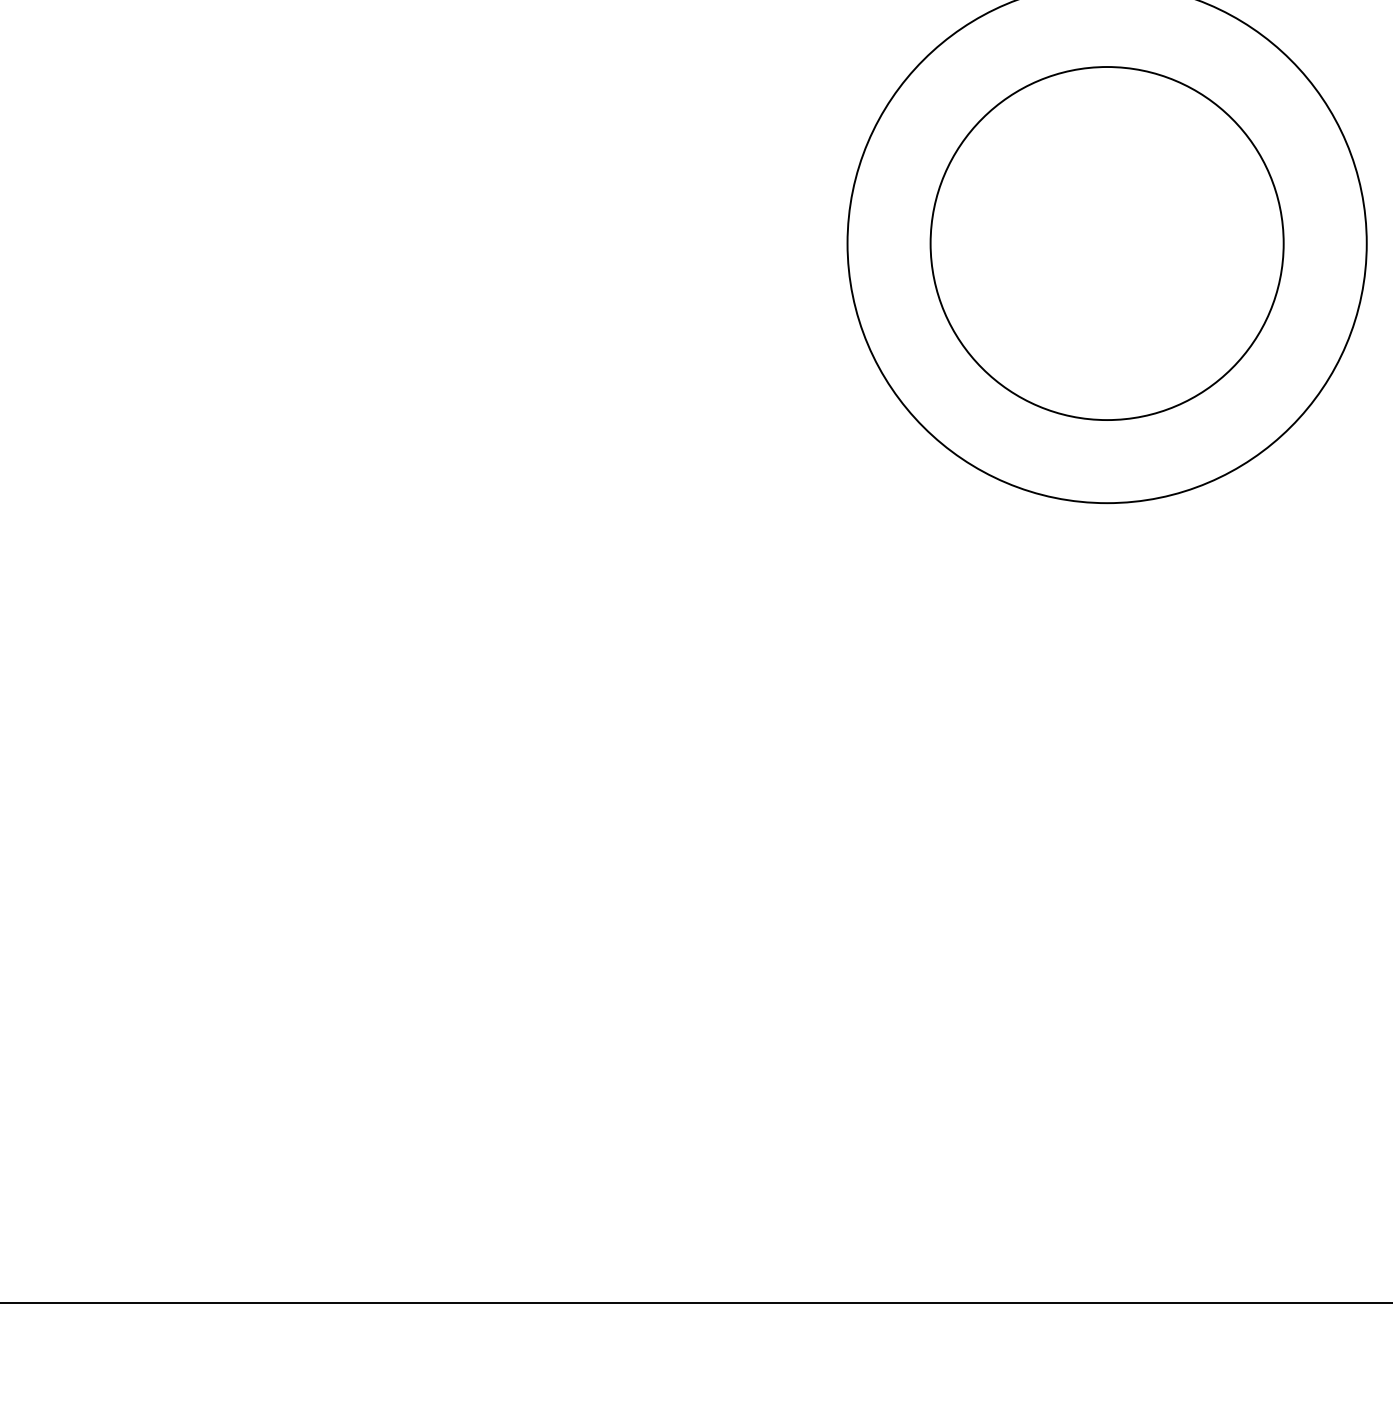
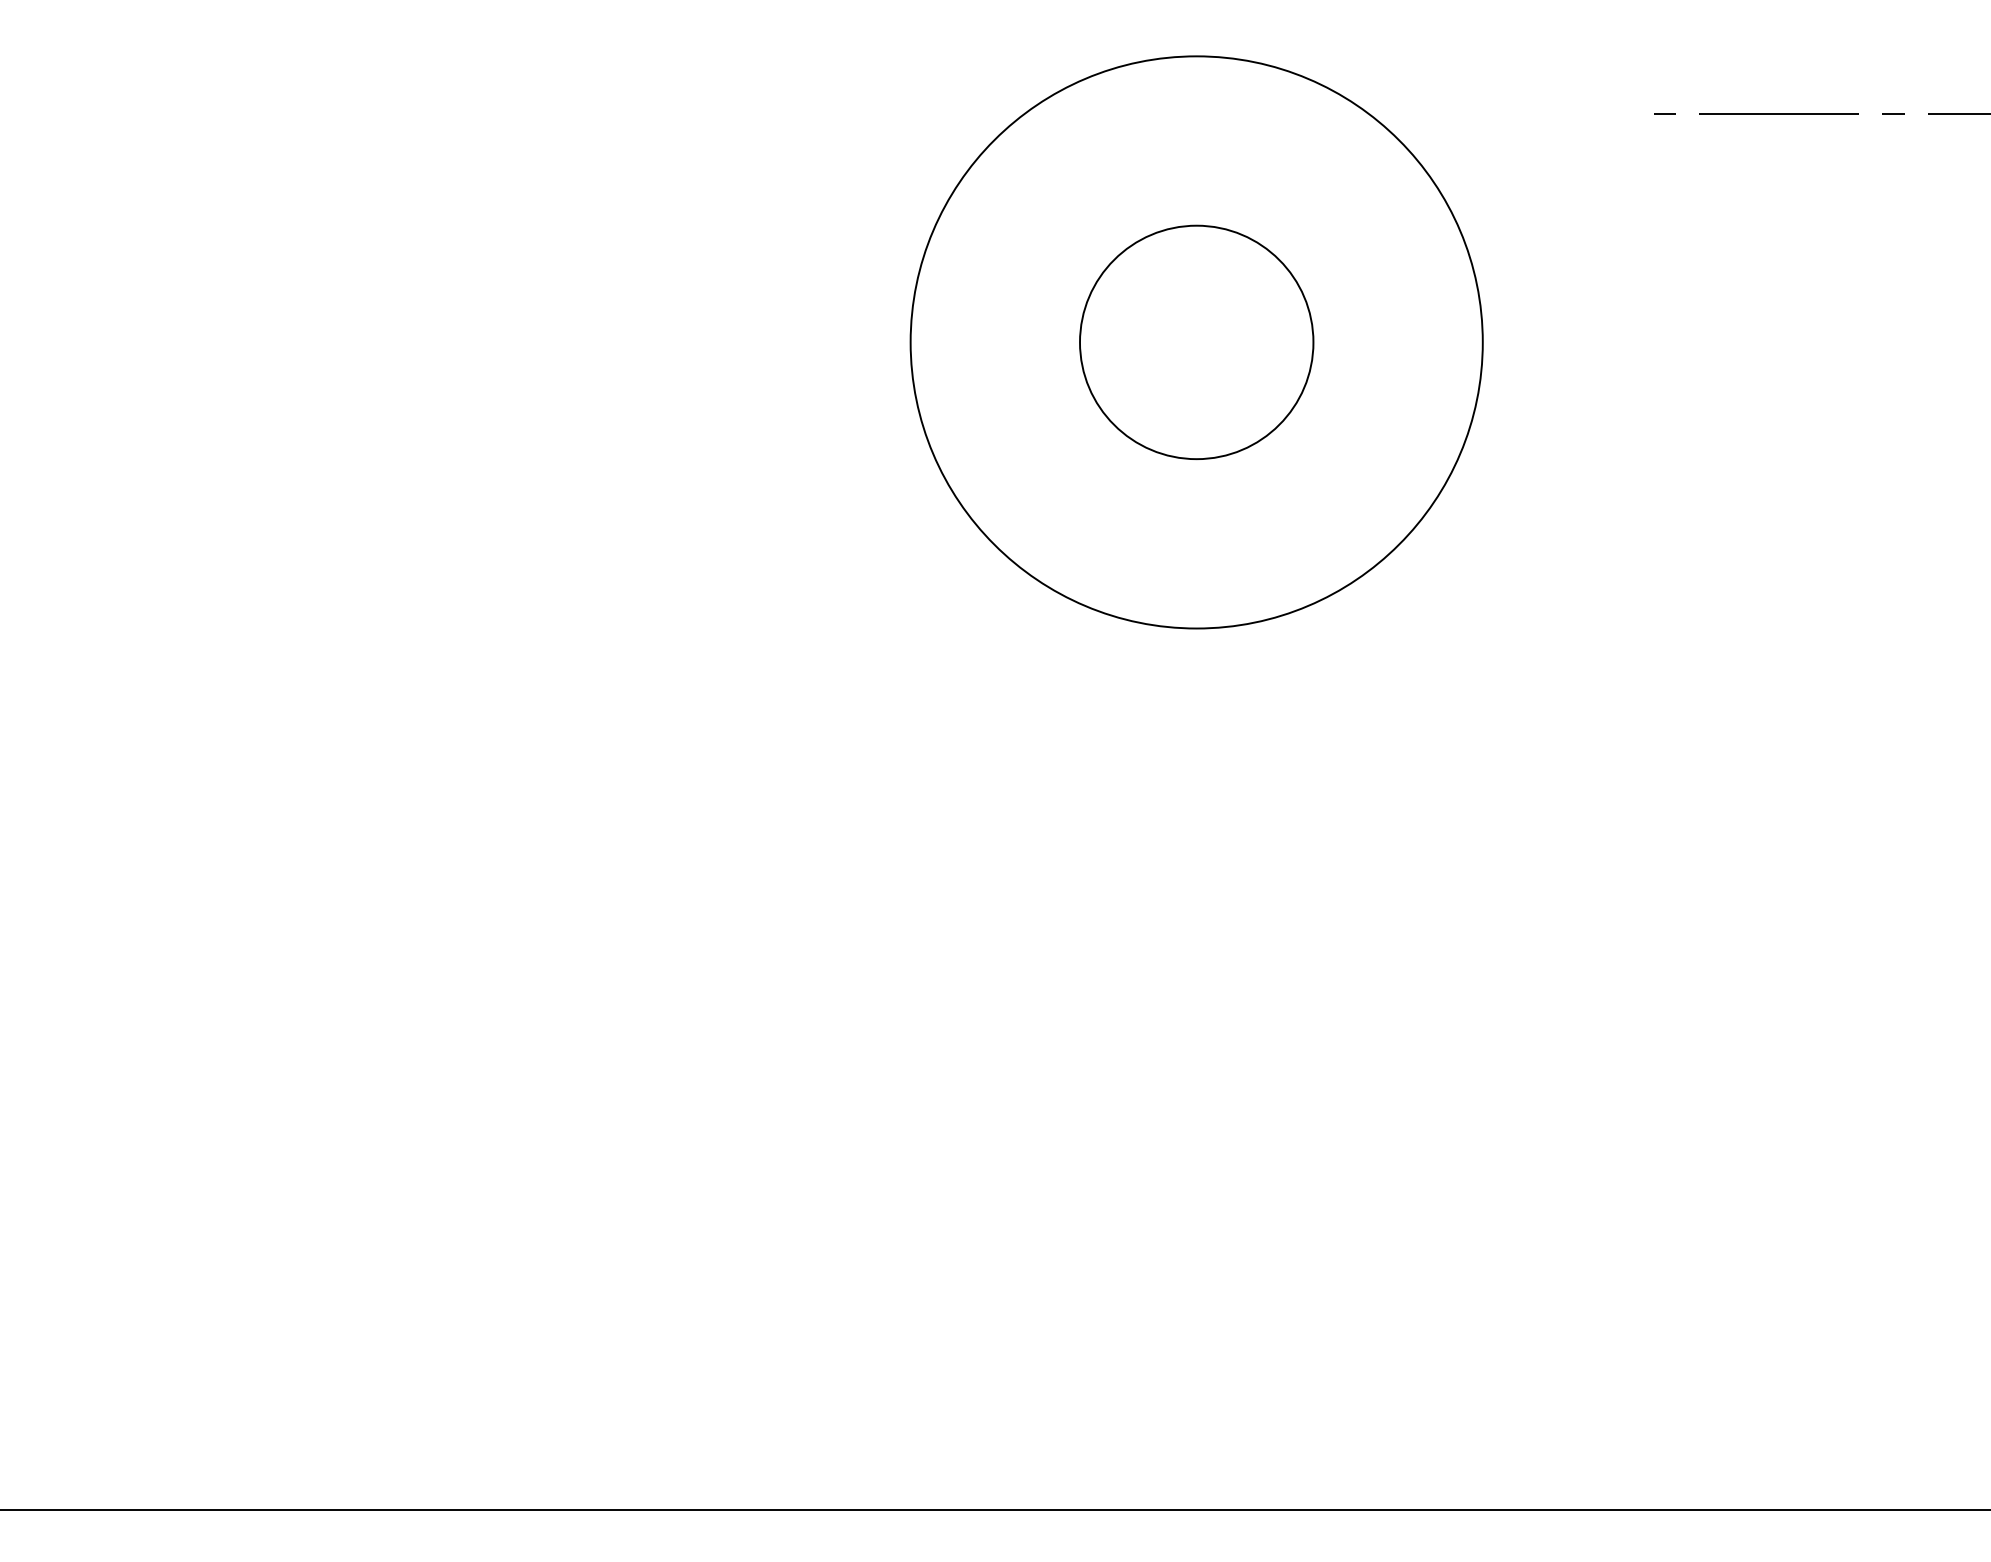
circle: (1106, 242) -> (1196, 341), size x0.6

